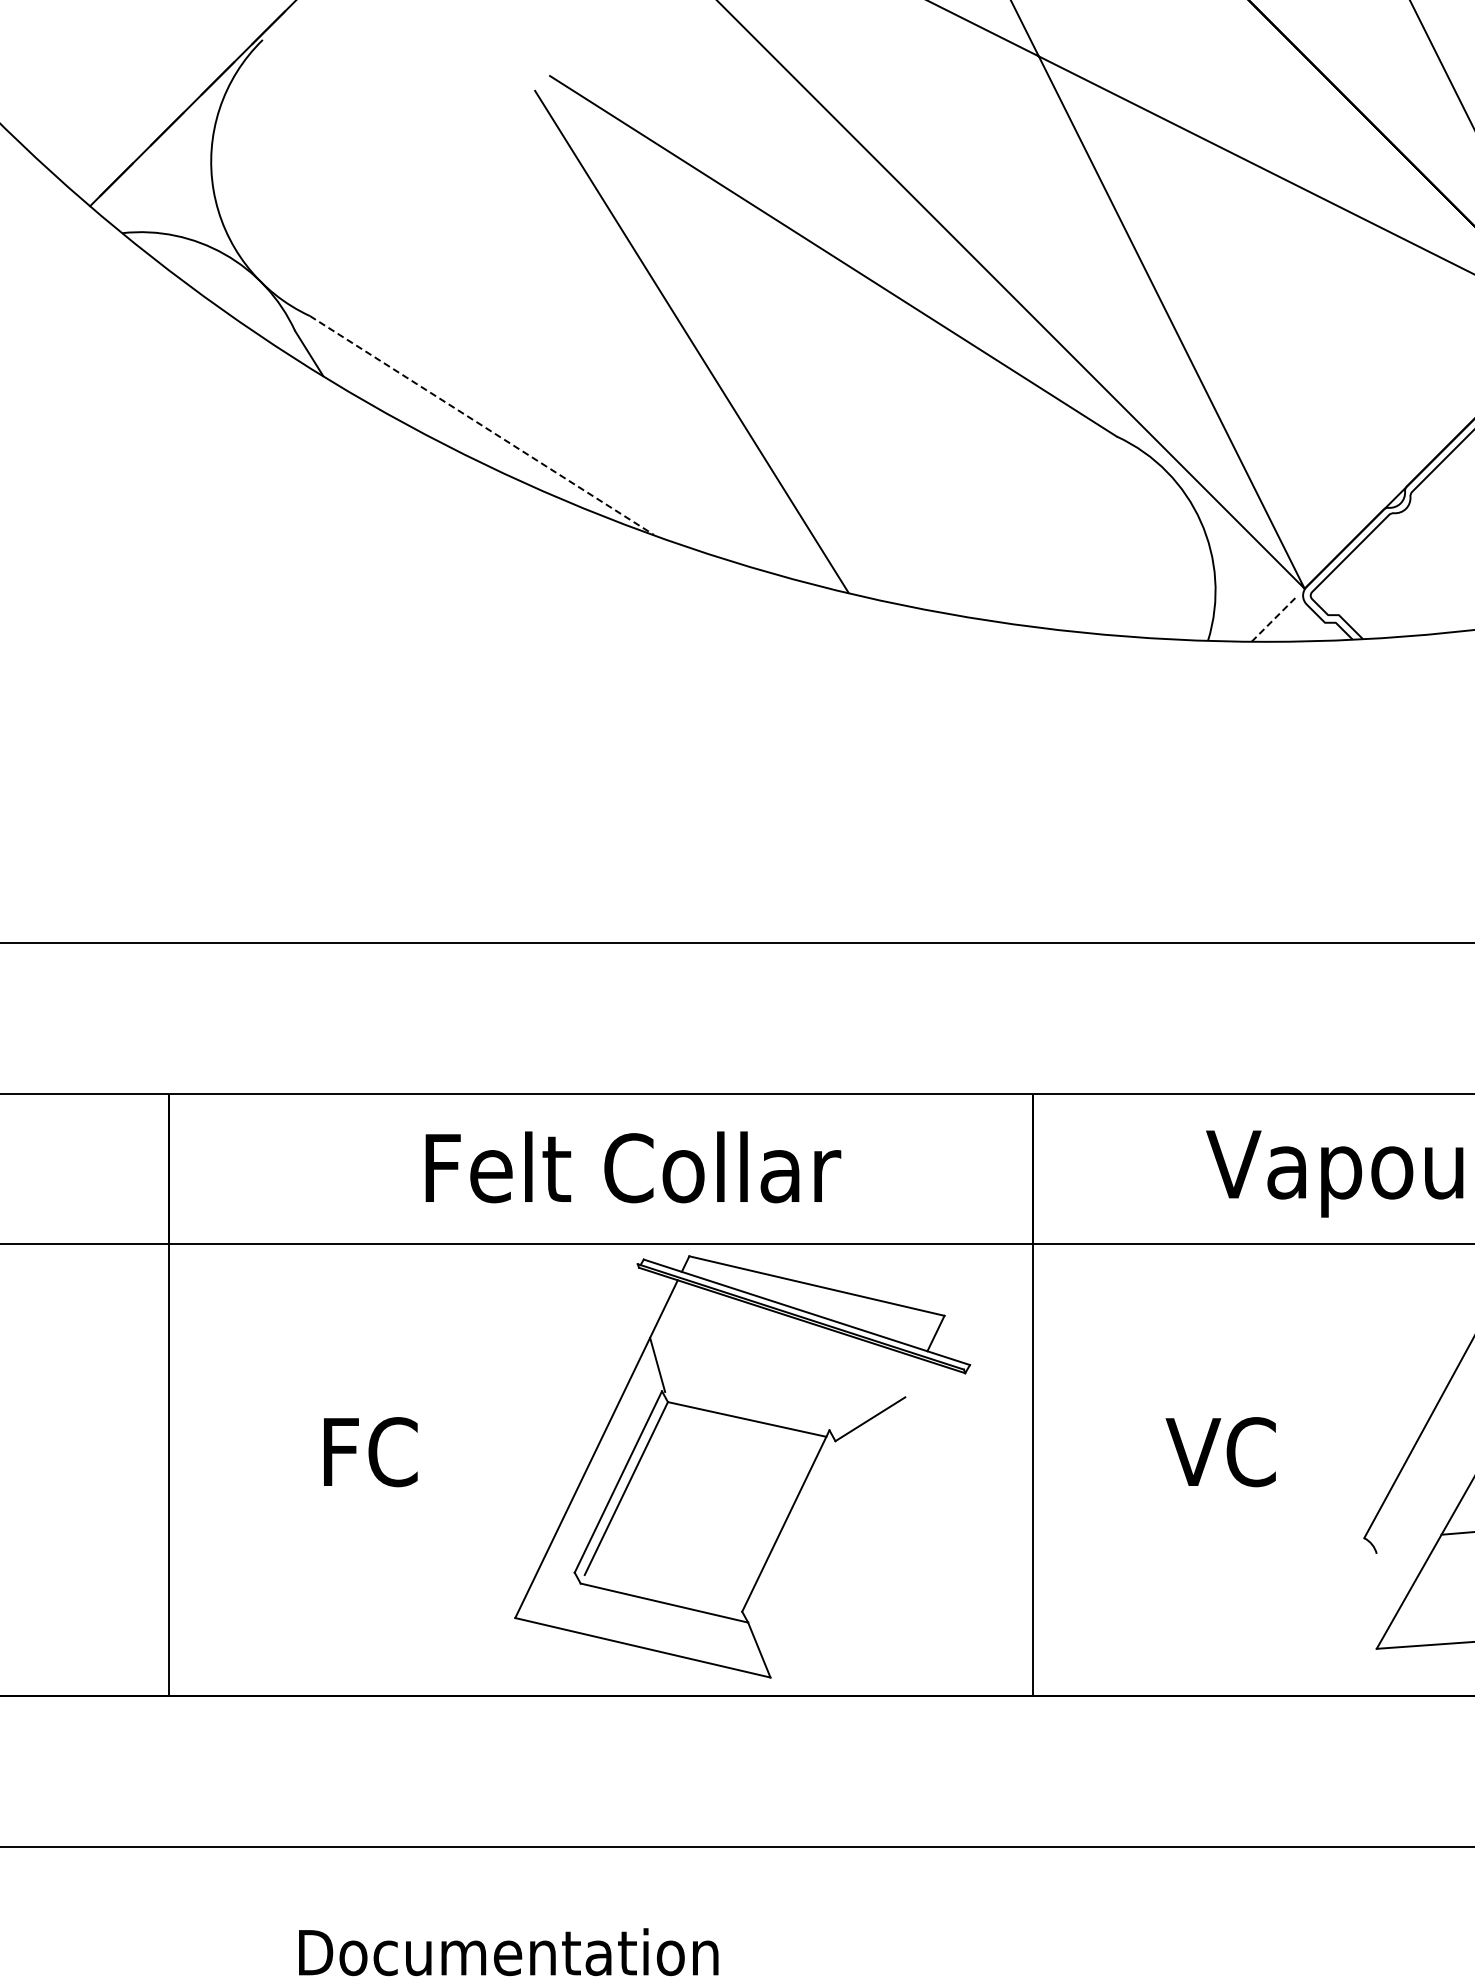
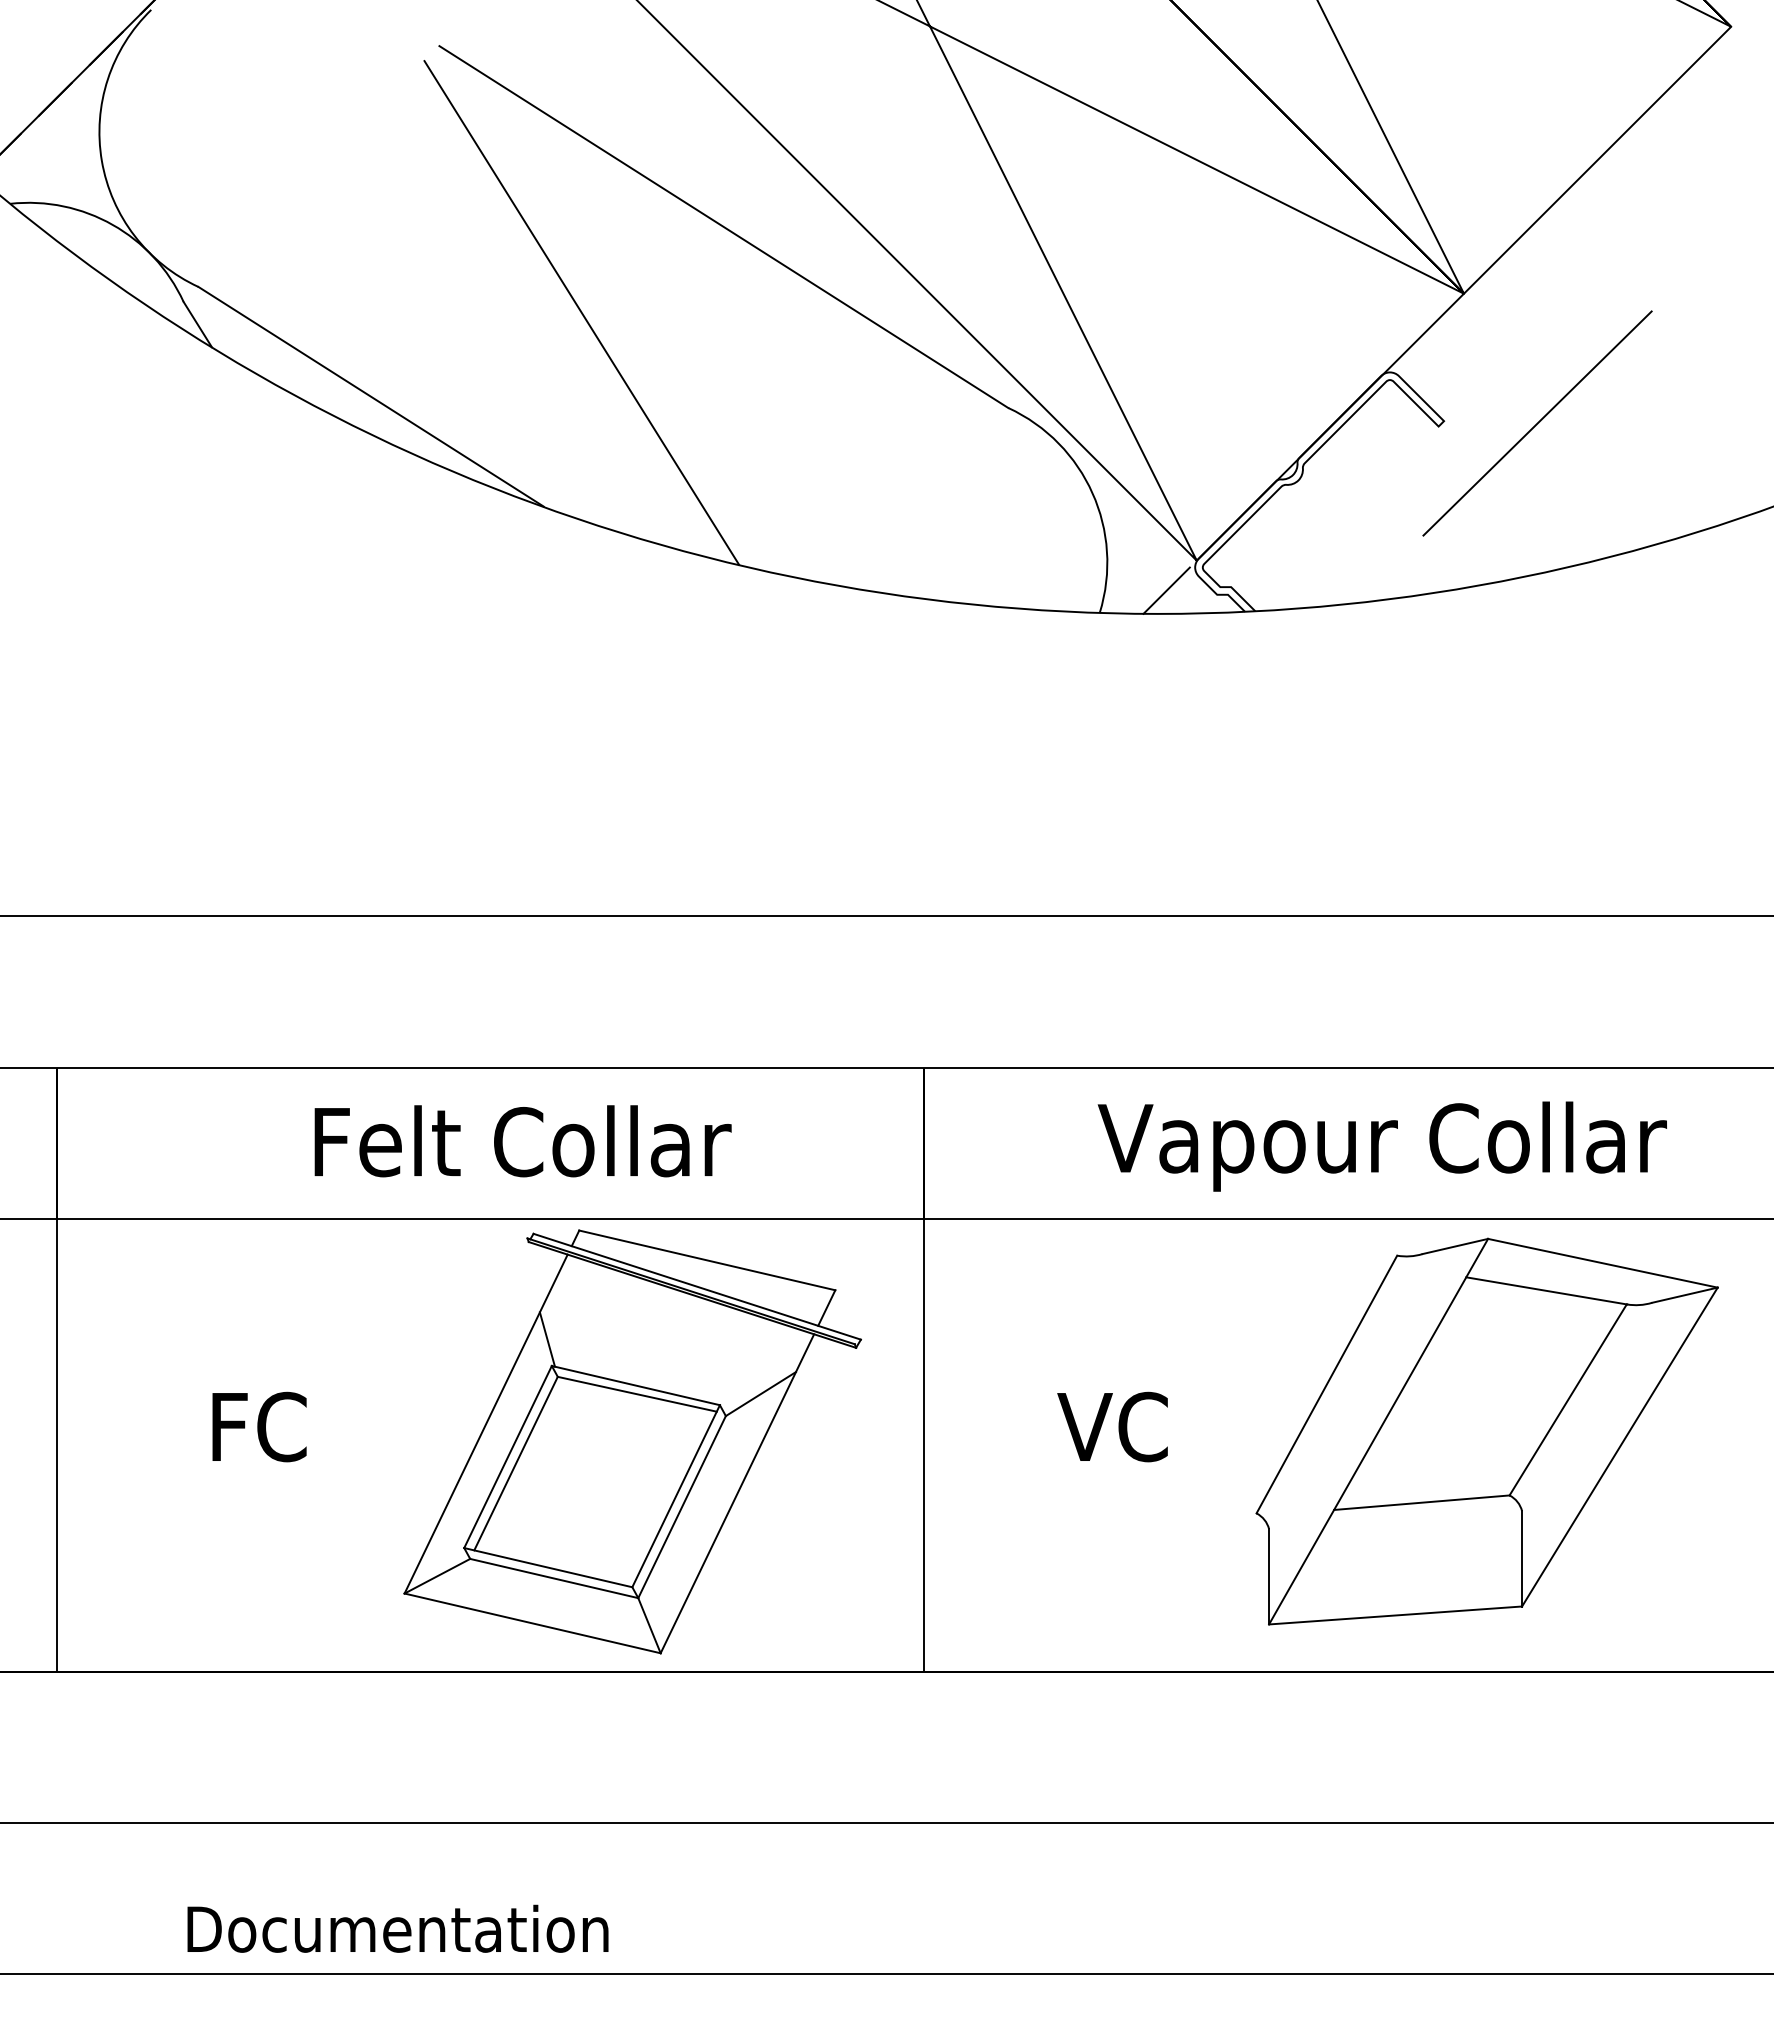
line: (482, 425) -> (371, 396), dashed -> solid
line: (1274, 618) -> (1166, 590), dashed -> solid
line: (745, 1410) -> (635, 1385), added
line: (847, 1518) -> (737, 1493), added
line: (791, 1532) -> (681, 1507), added
line: (658, 1592) -> (548, 1567), added
line: (548, 1600) -> (437, 1575), added
line: (1377, 1601) -> (1269, 1576), added

